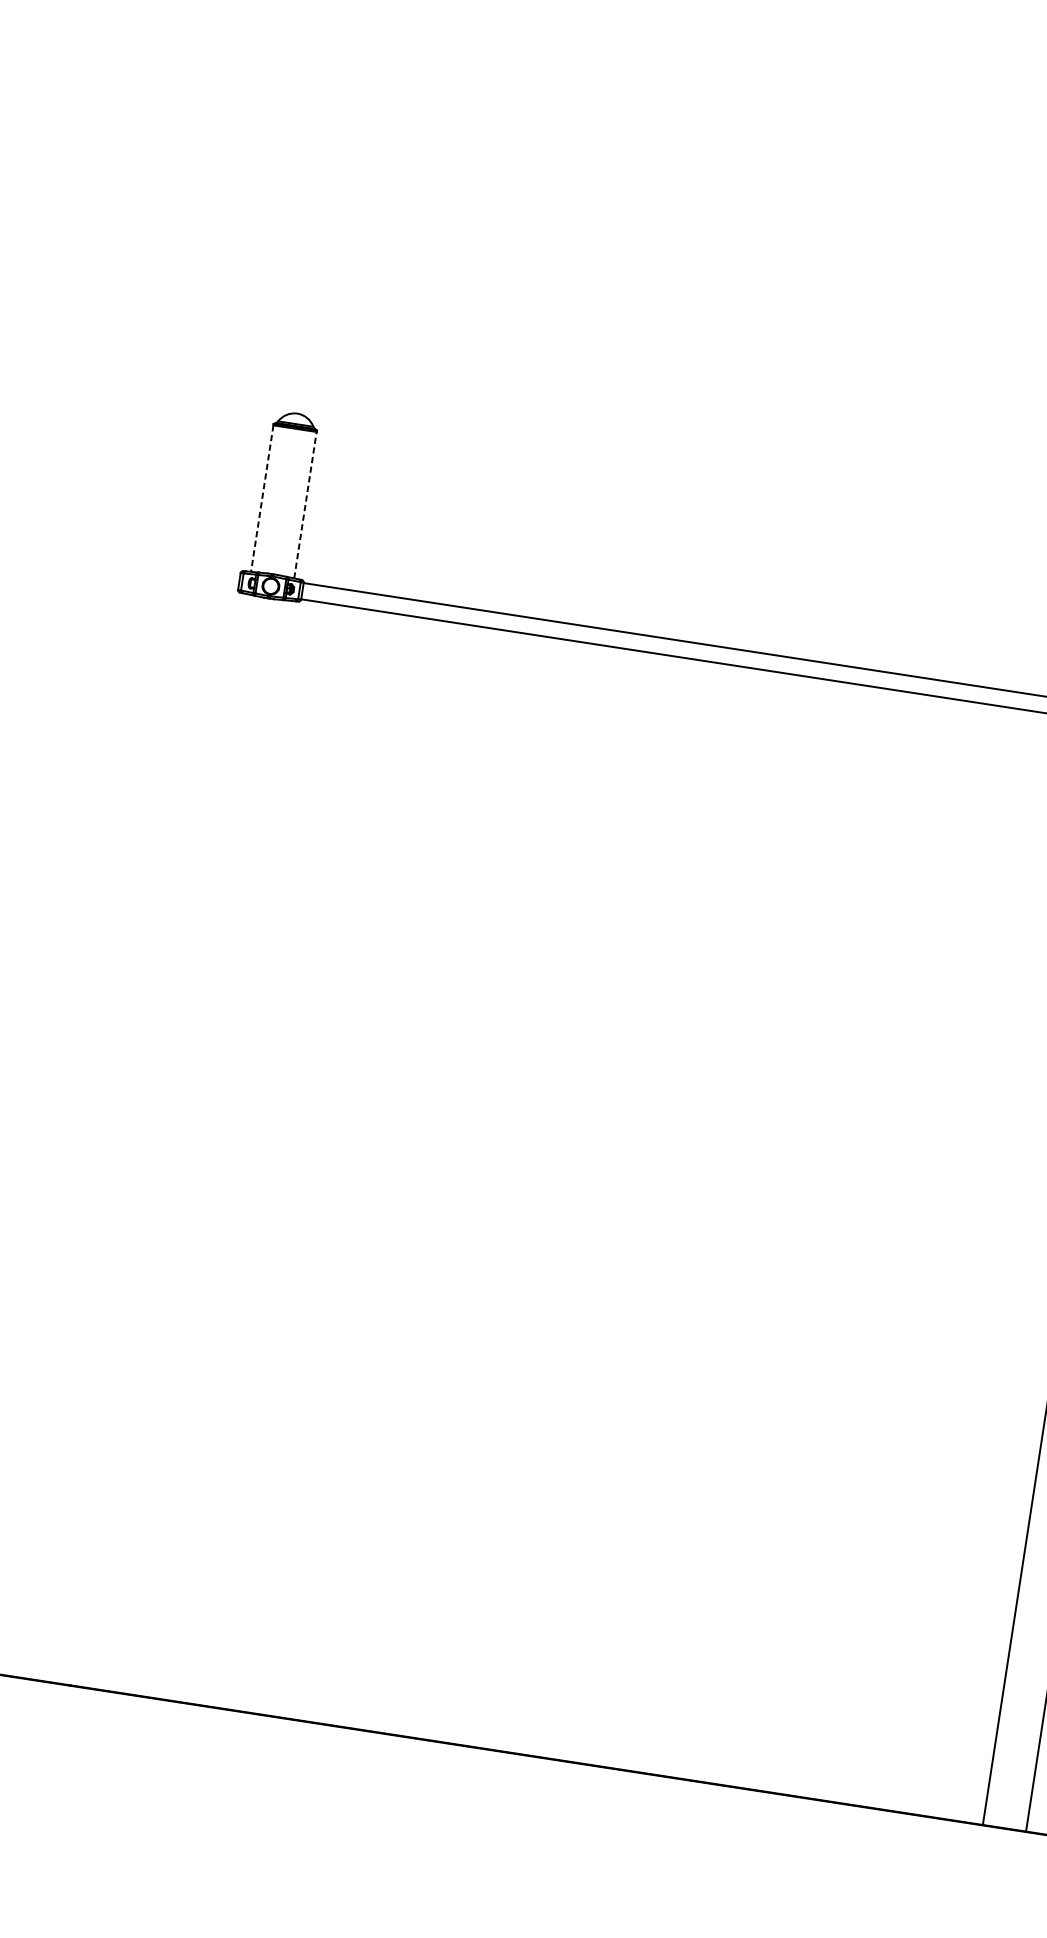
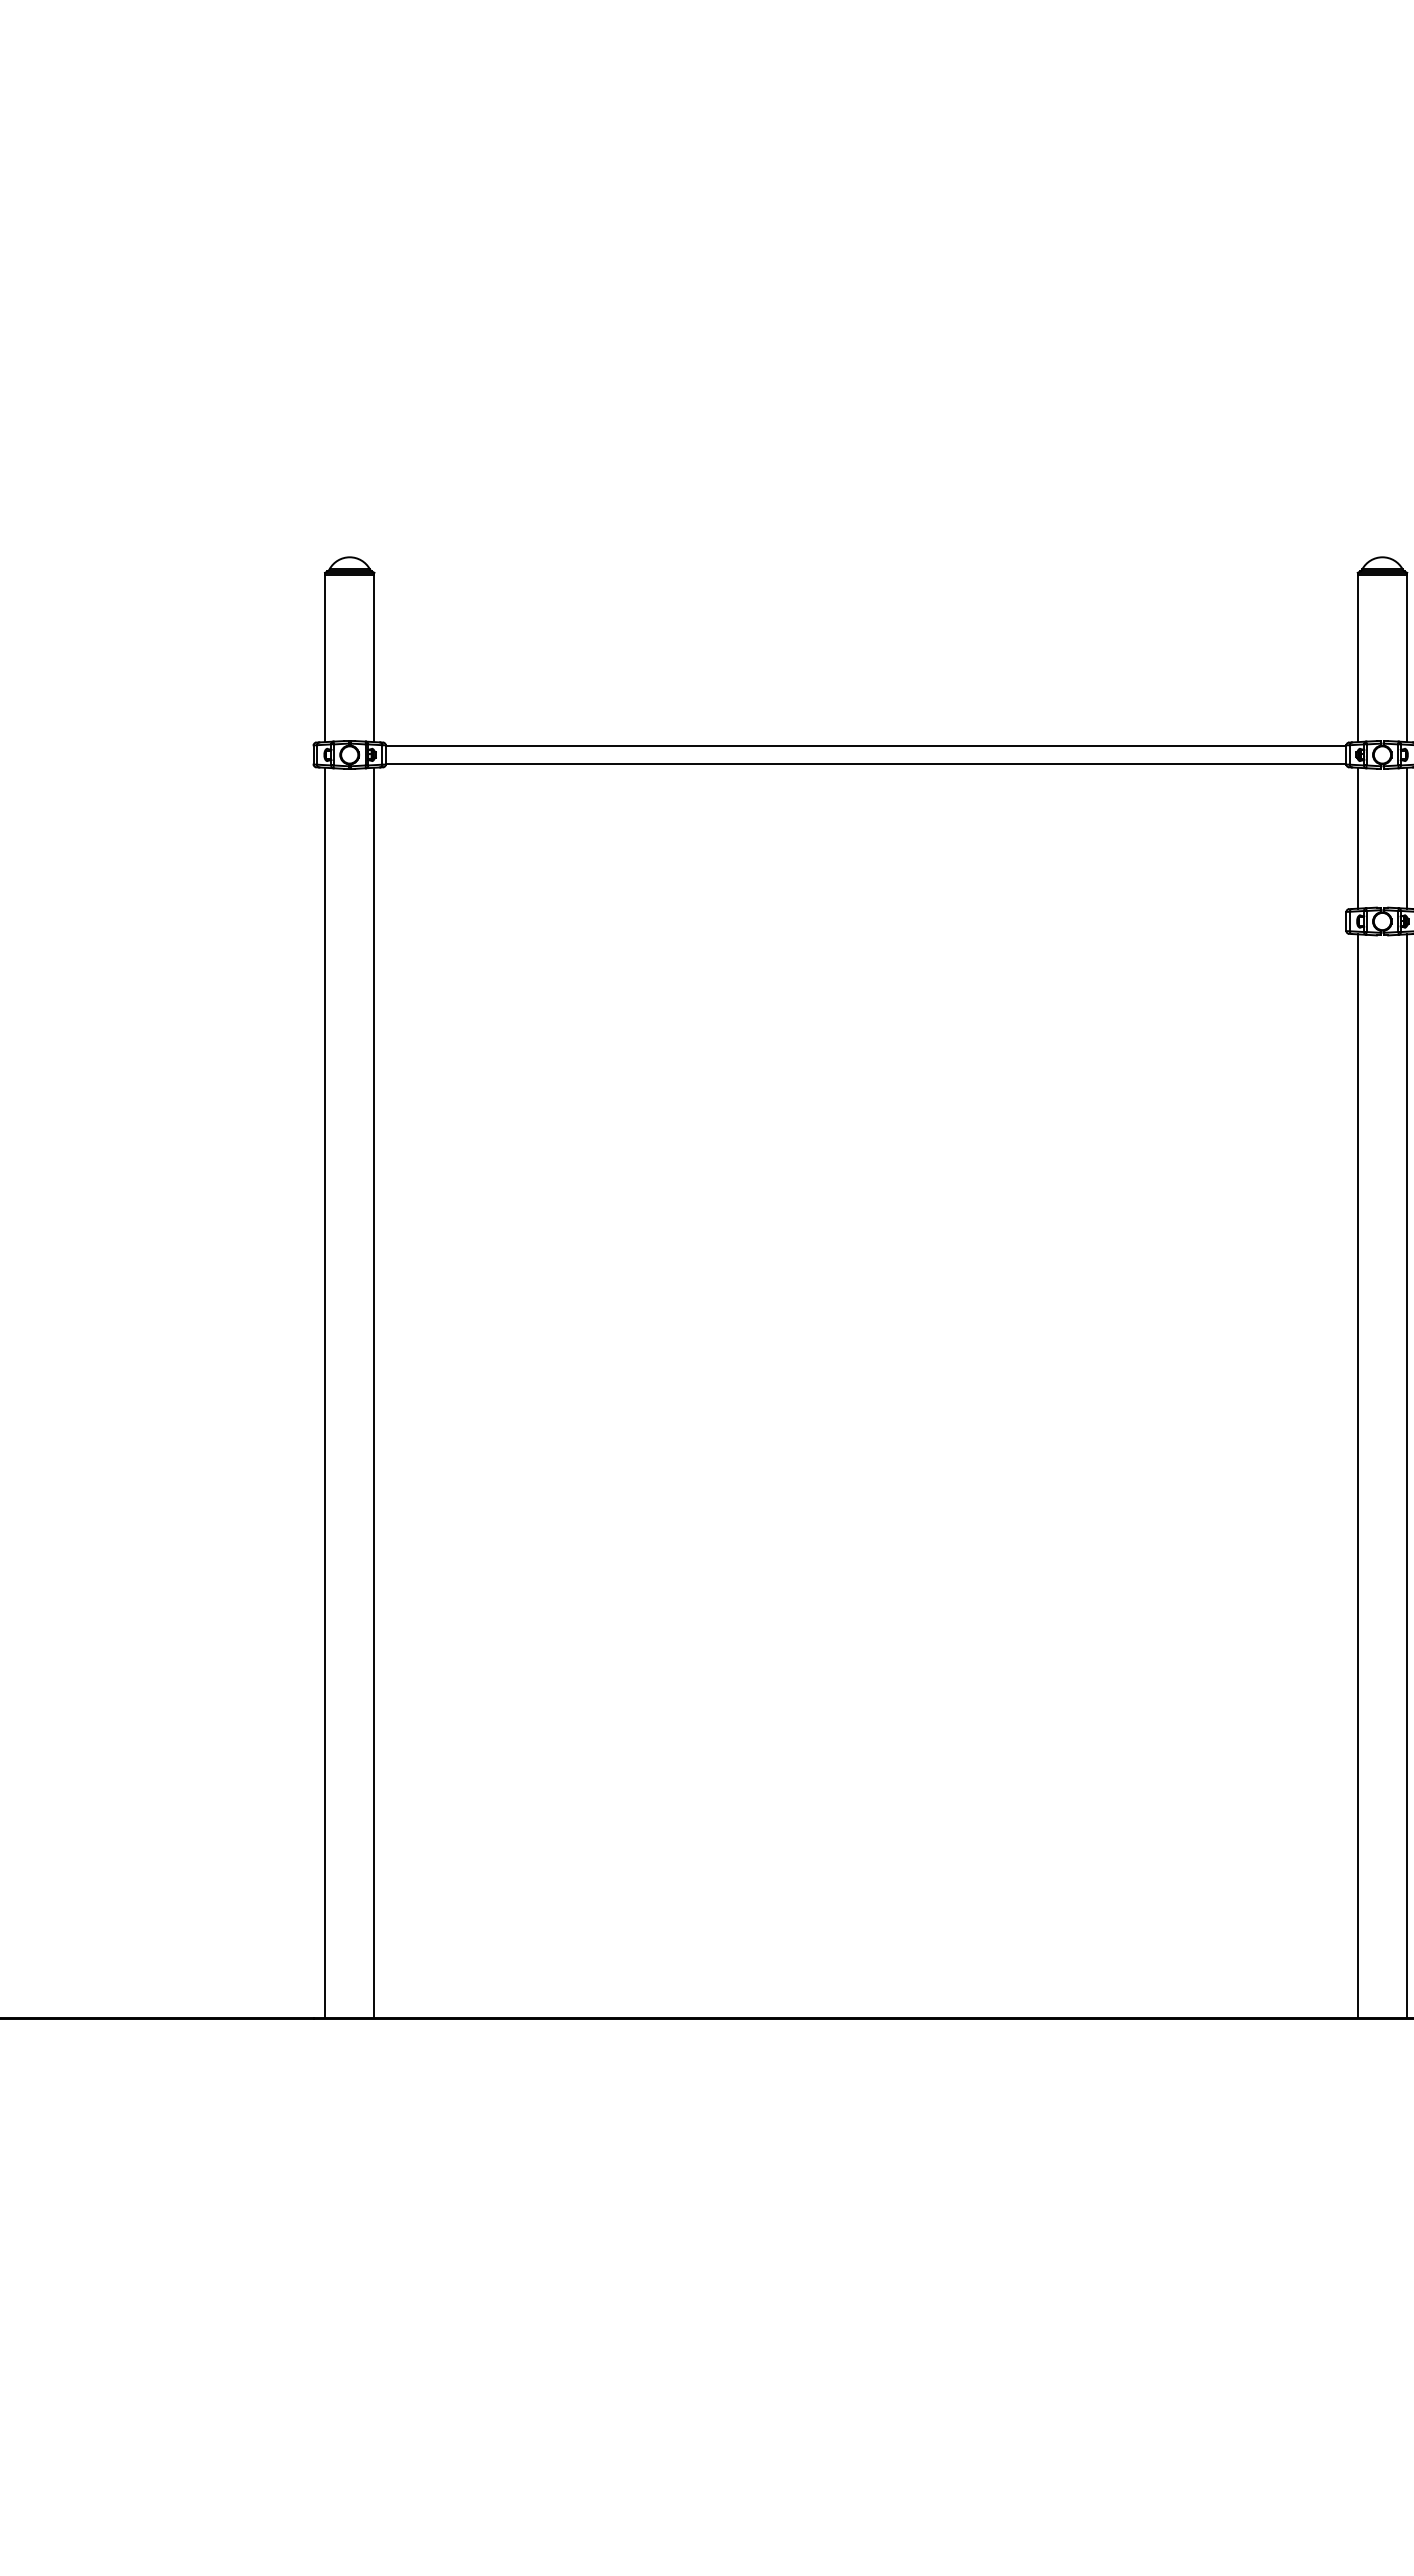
line: (262, 498) -> (325, 658), dashed -> solid
line: (305, 505) -> (374, 658), dashed -> solid
line: (164, 1140) -> (325, 1392), added
line: (207, 1146) -> (374, 1392), added

